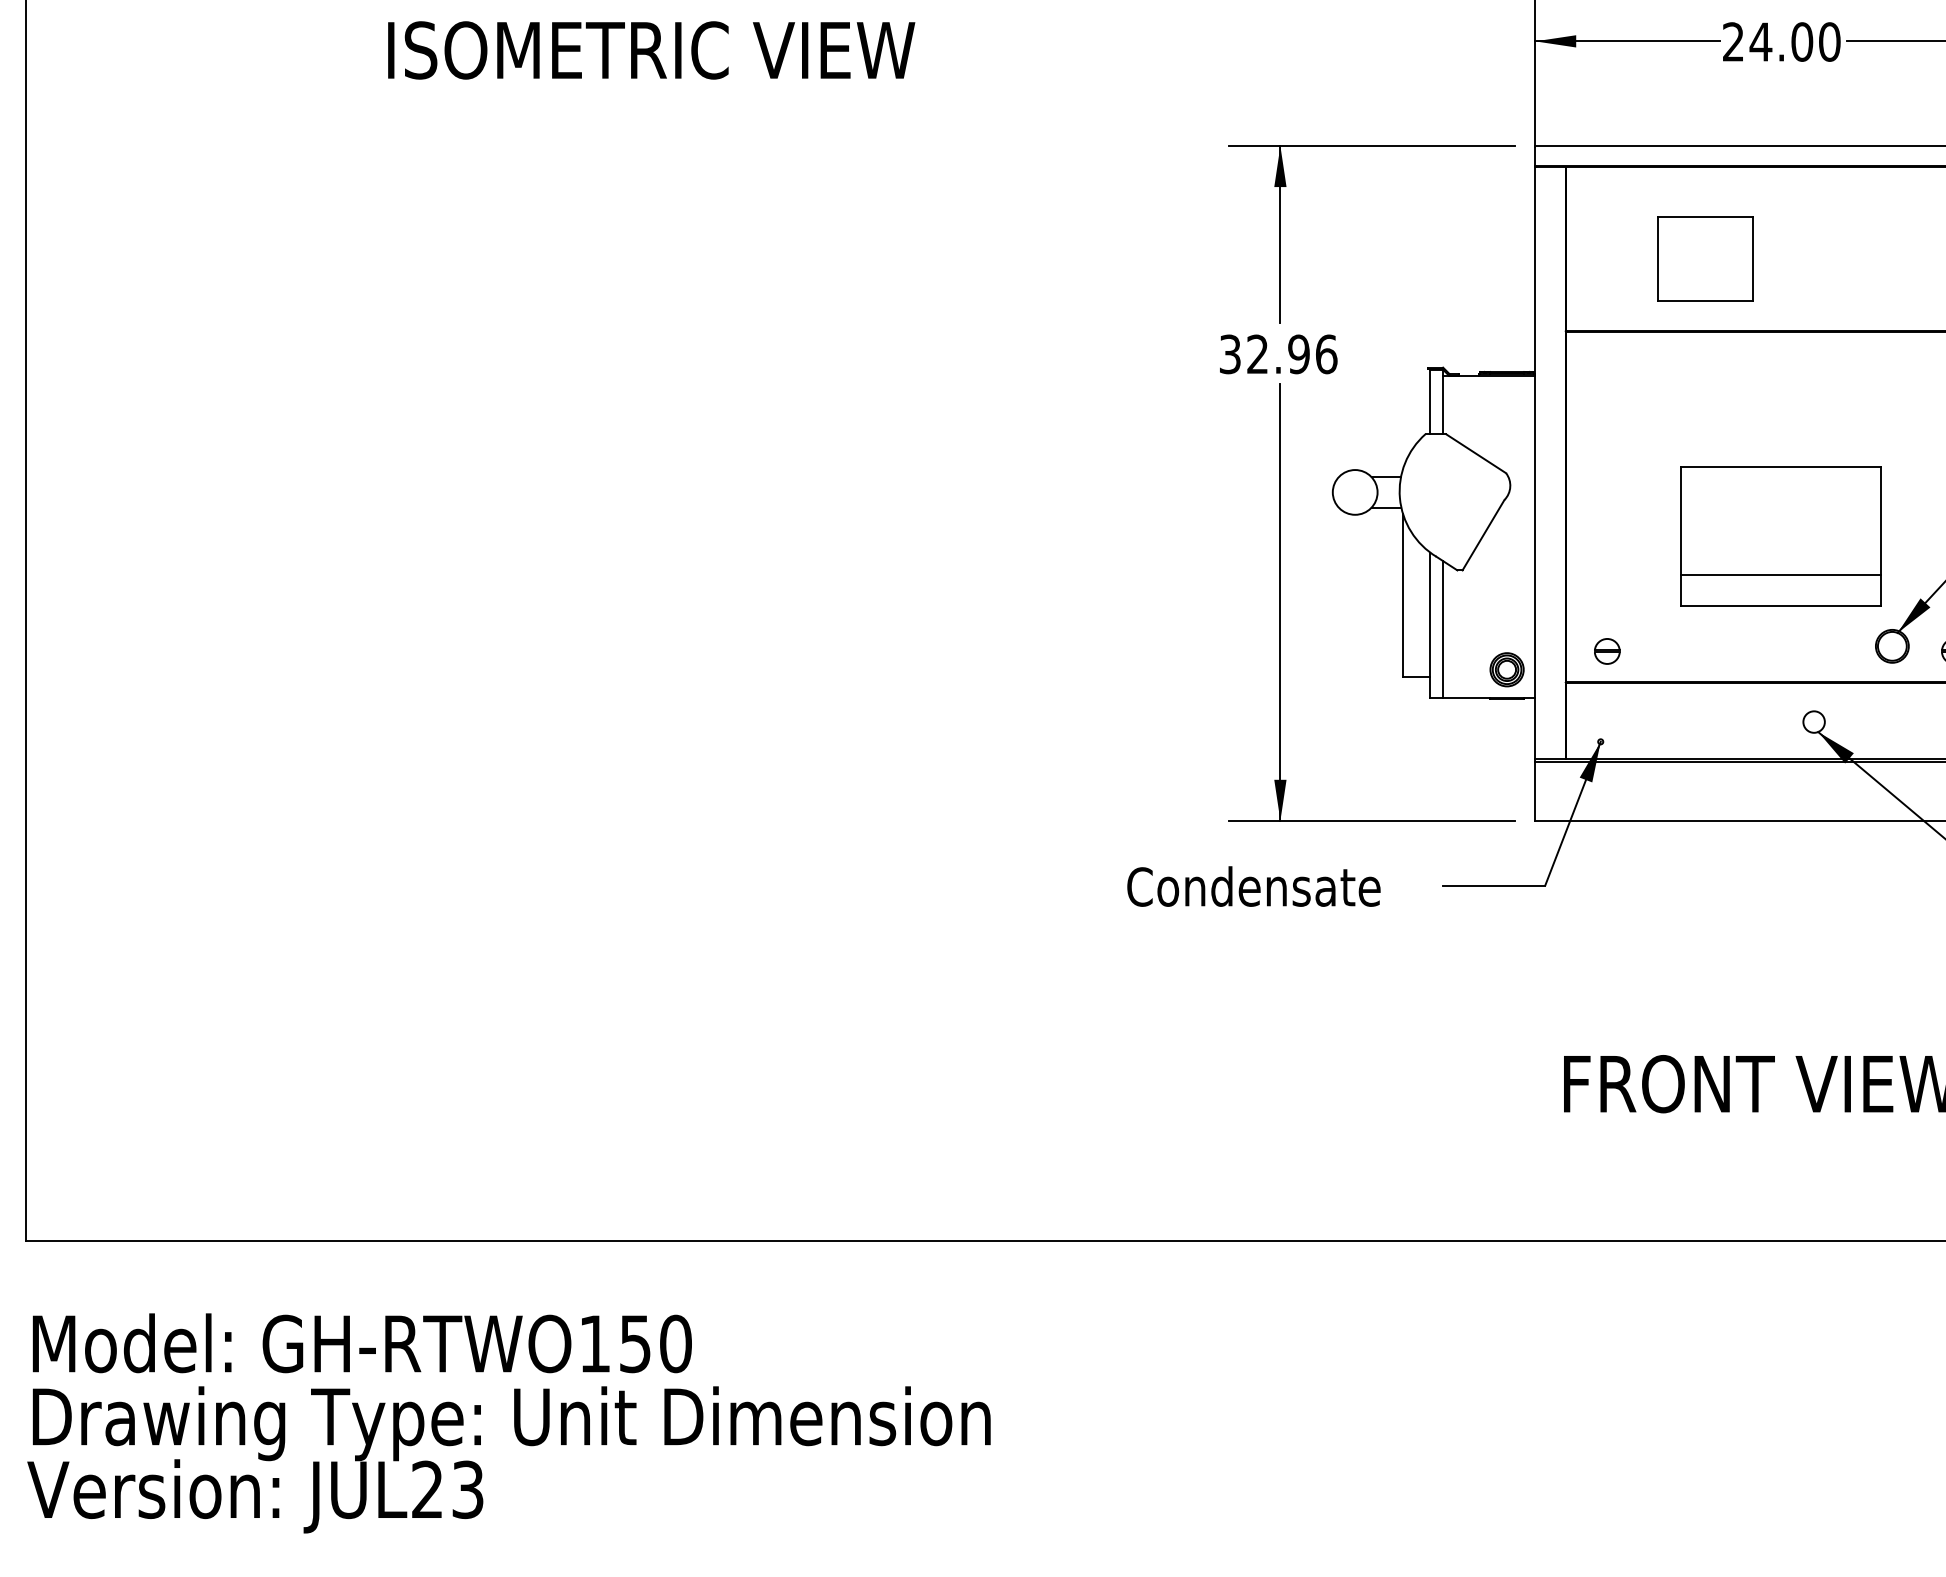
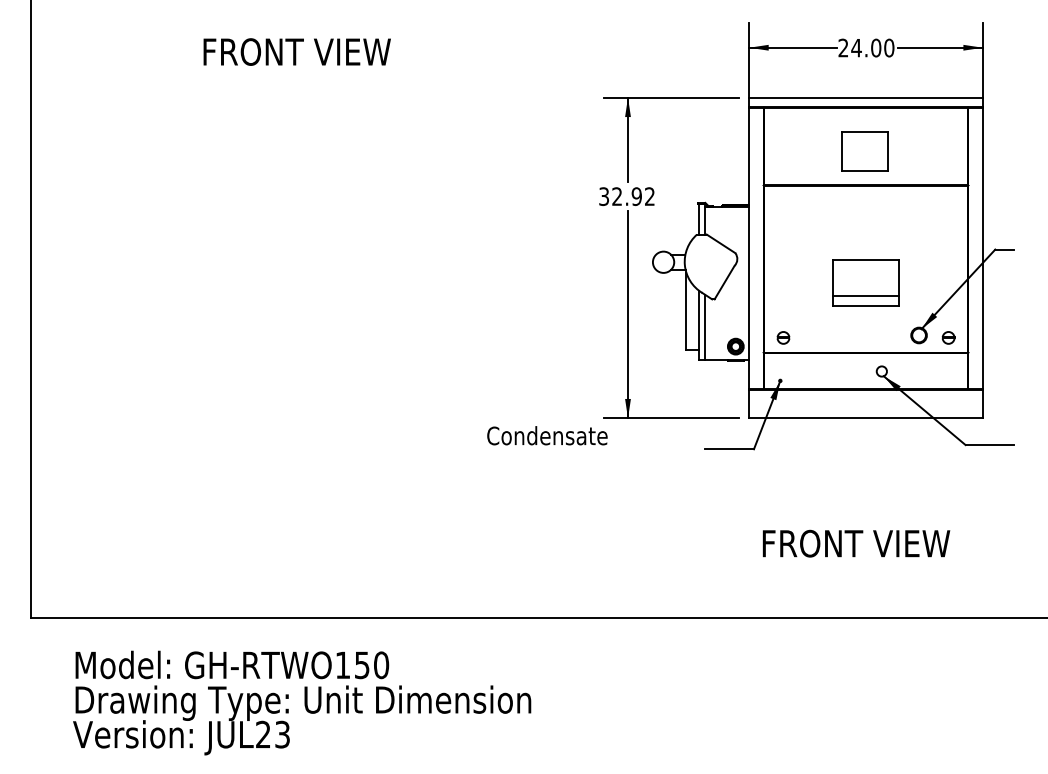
text: (654, 49) -> (330, 51), ISOMETRIC VIEW -> FRONT VIEW
part: (1704, 259) -> (864, 151), moved
text: (1327, 354) -> (650, 196), 32.96 -> 32.92
part: (1781, 534) -> (866, 282), size x0.7
text: (1254, 886) -> (547, 435), moved
text: (509, 1422) -> (302, 702), moved

